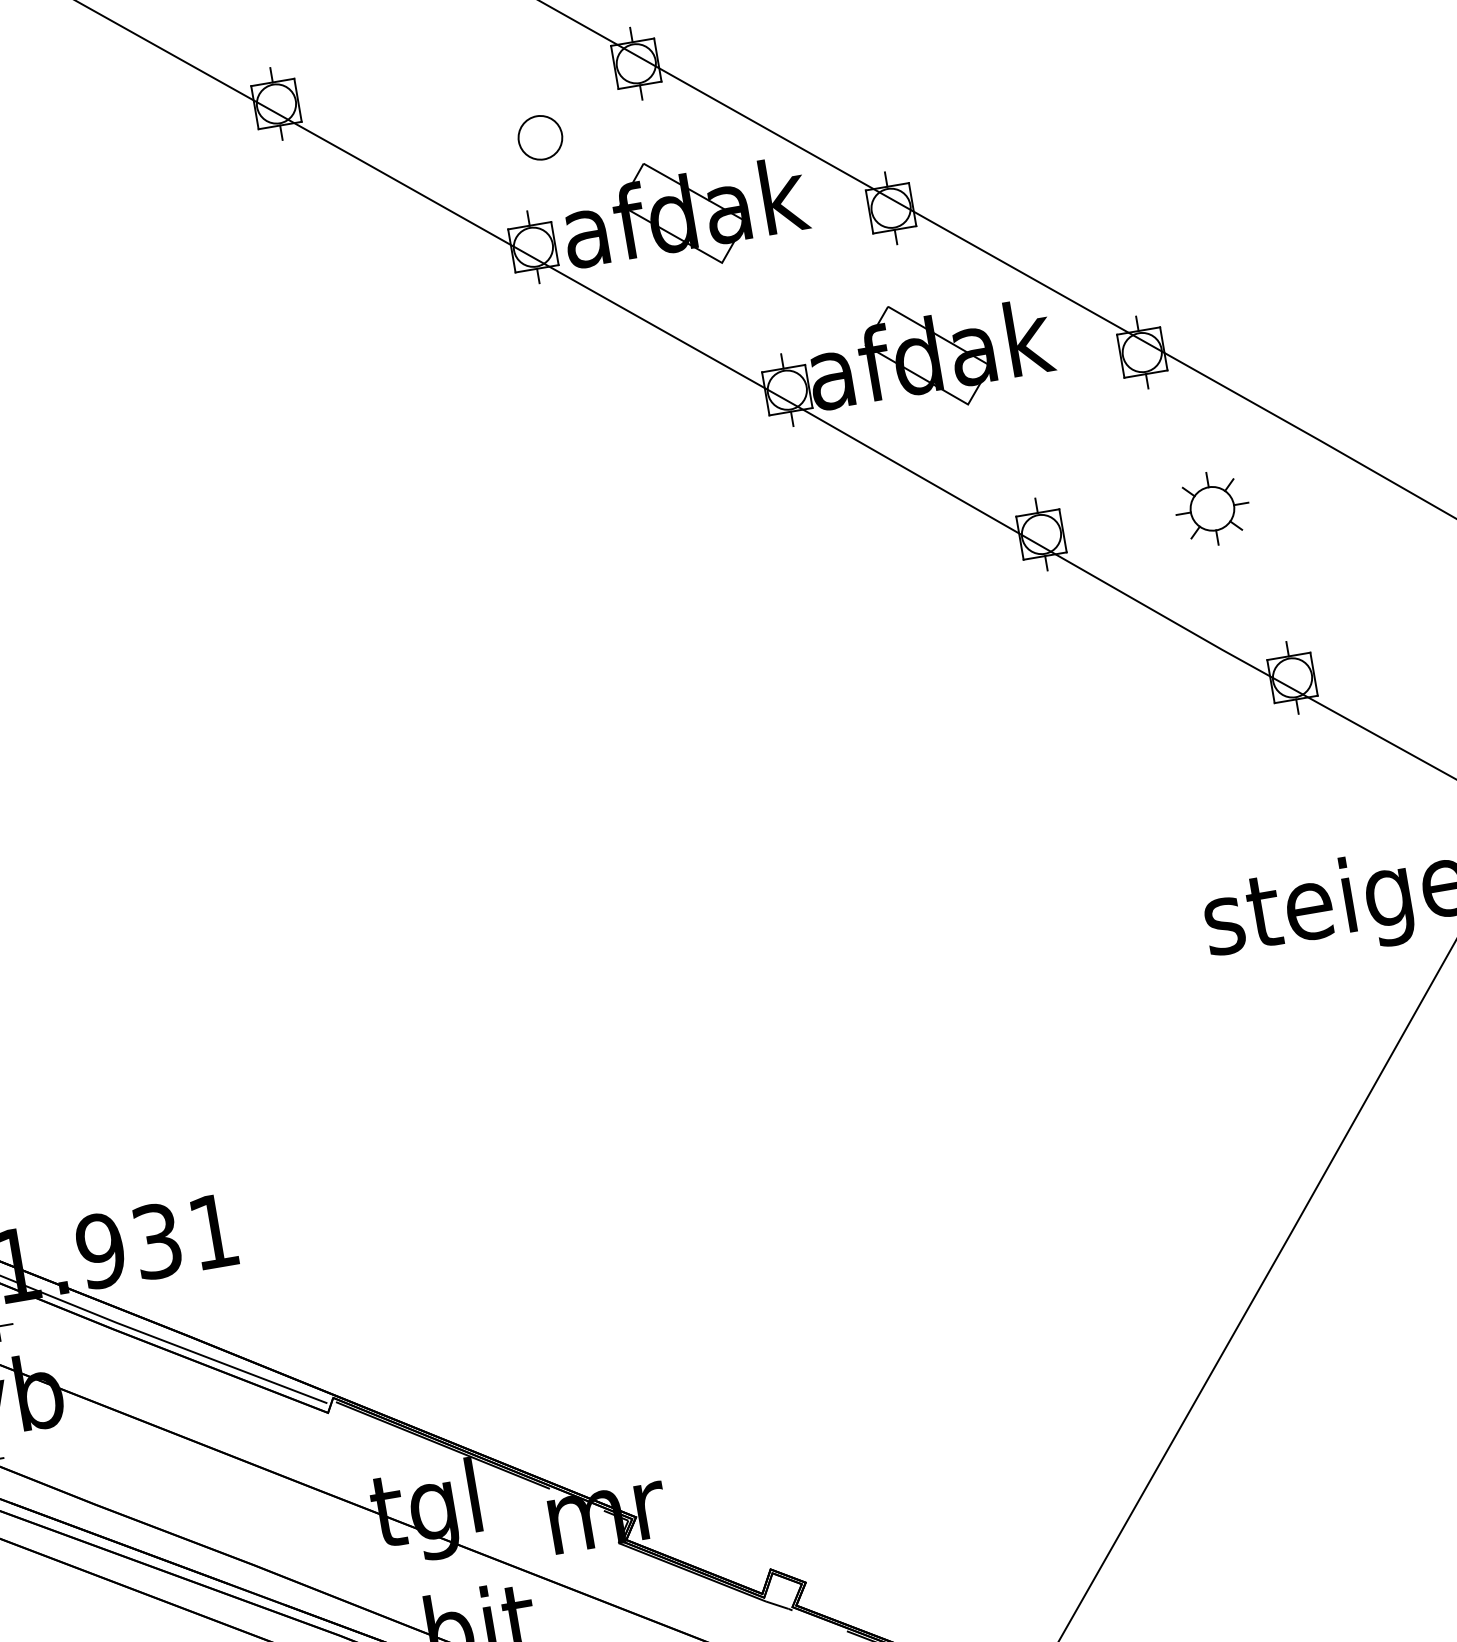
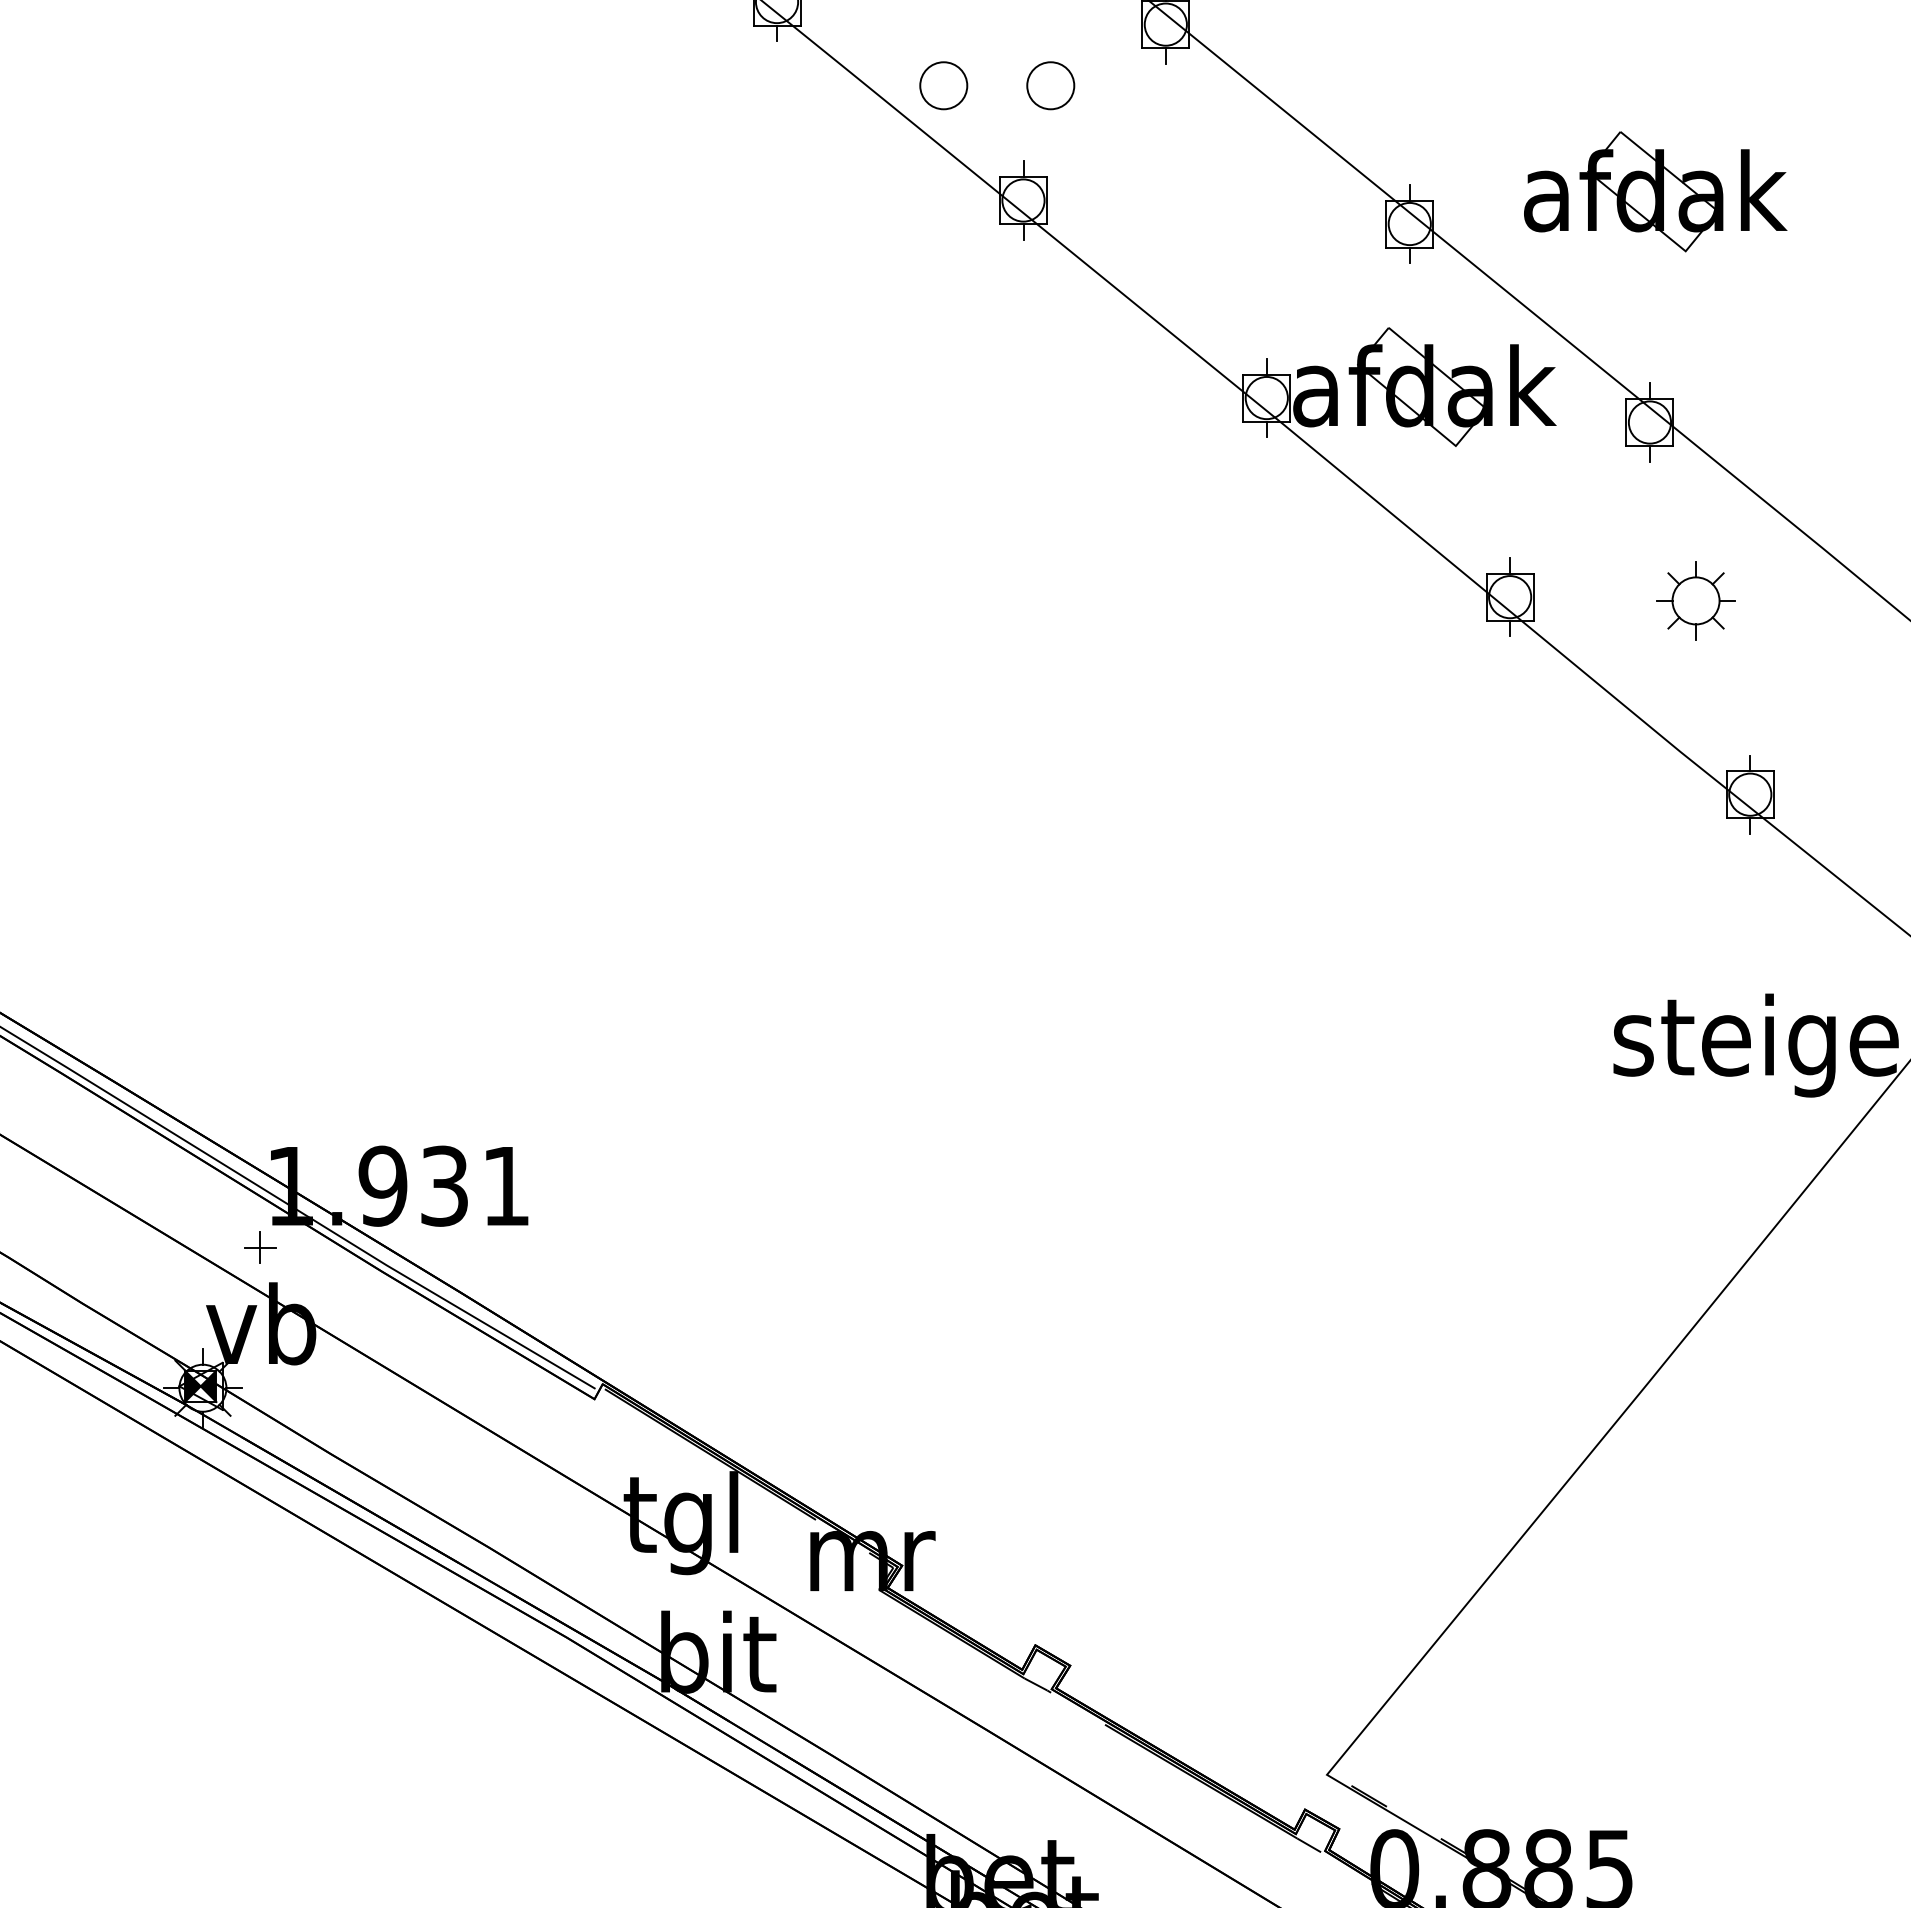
part: (442, 154) -> (943, 85), added
part: (685, 212) -> (1655, 191), moved

